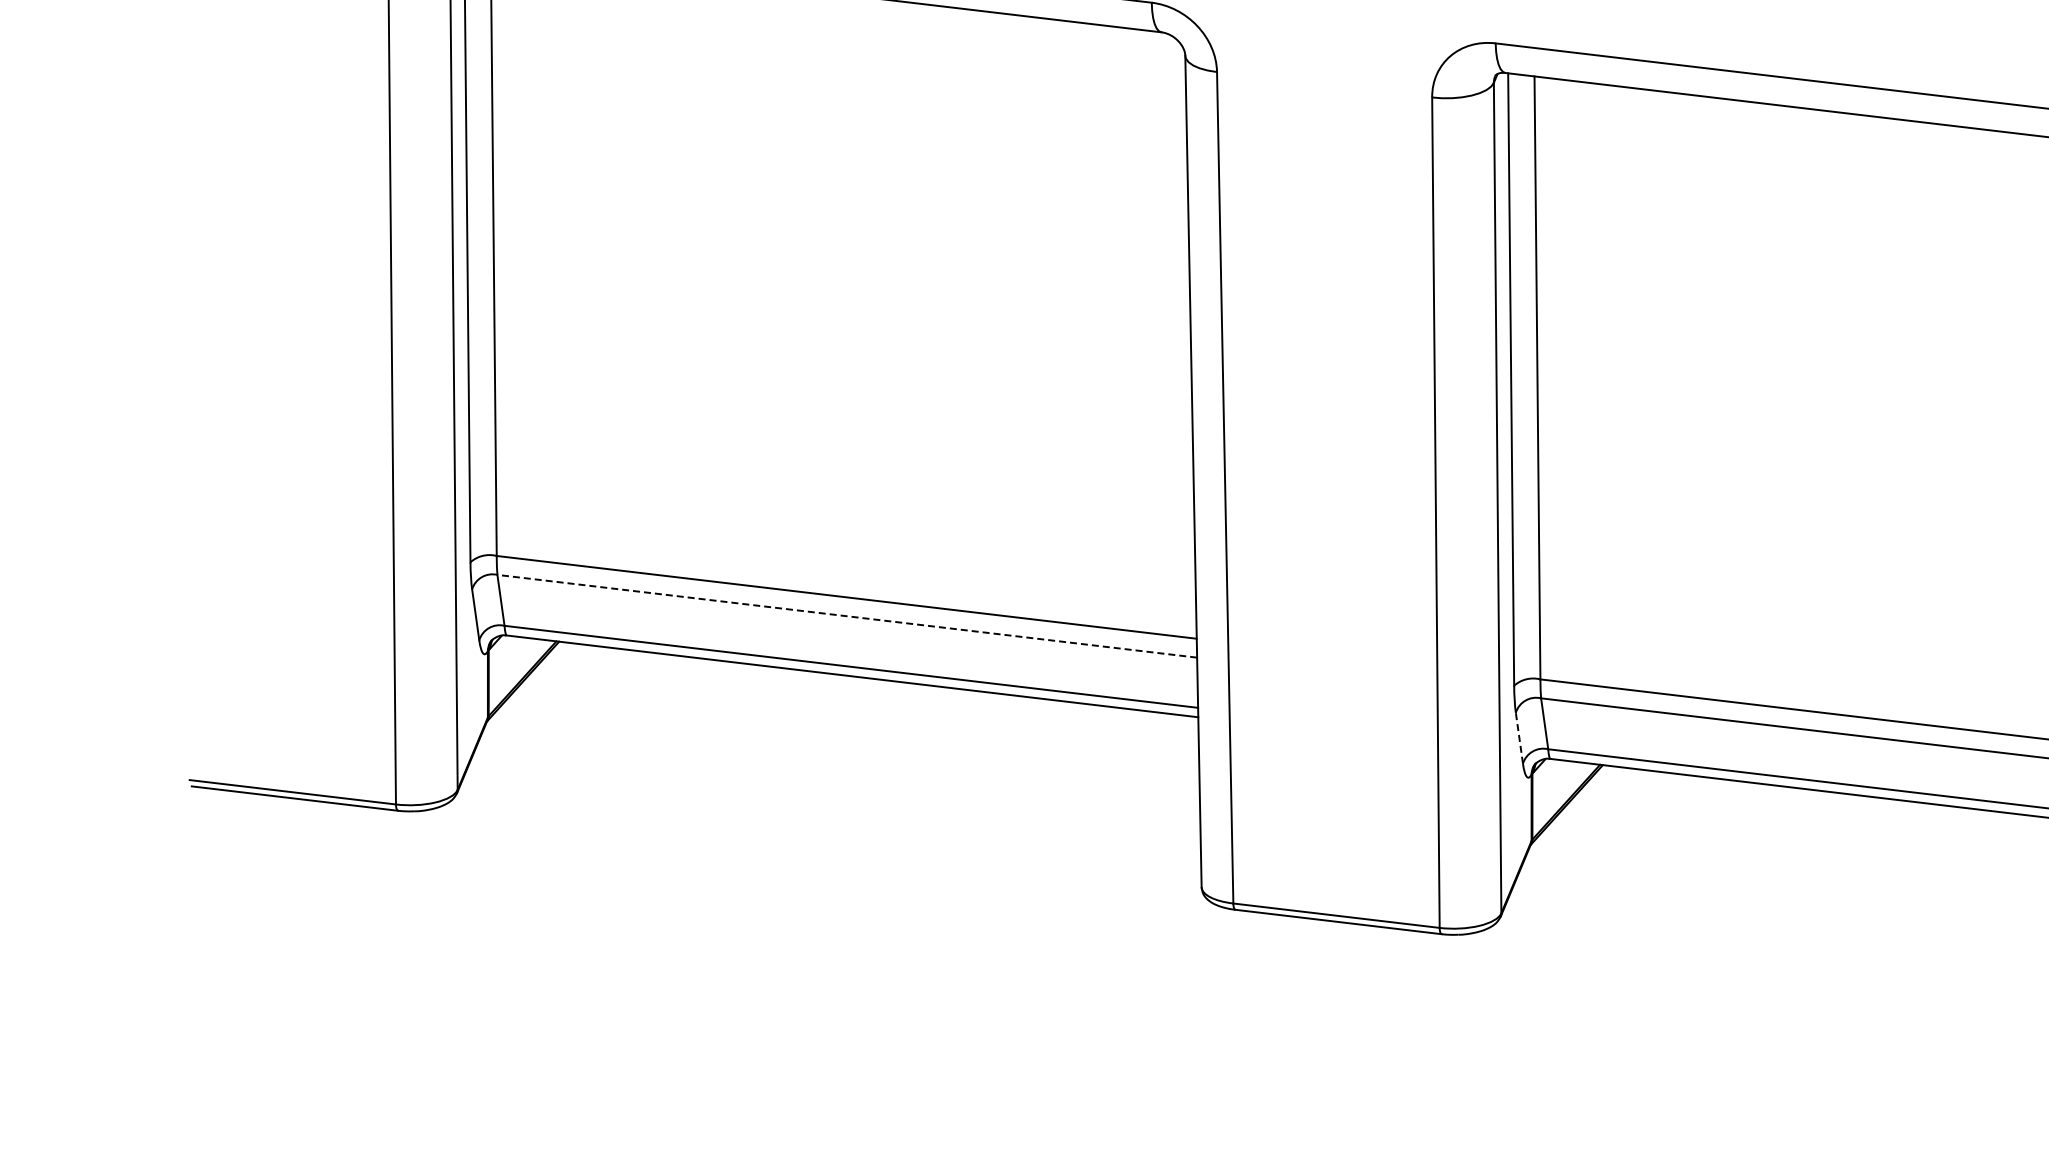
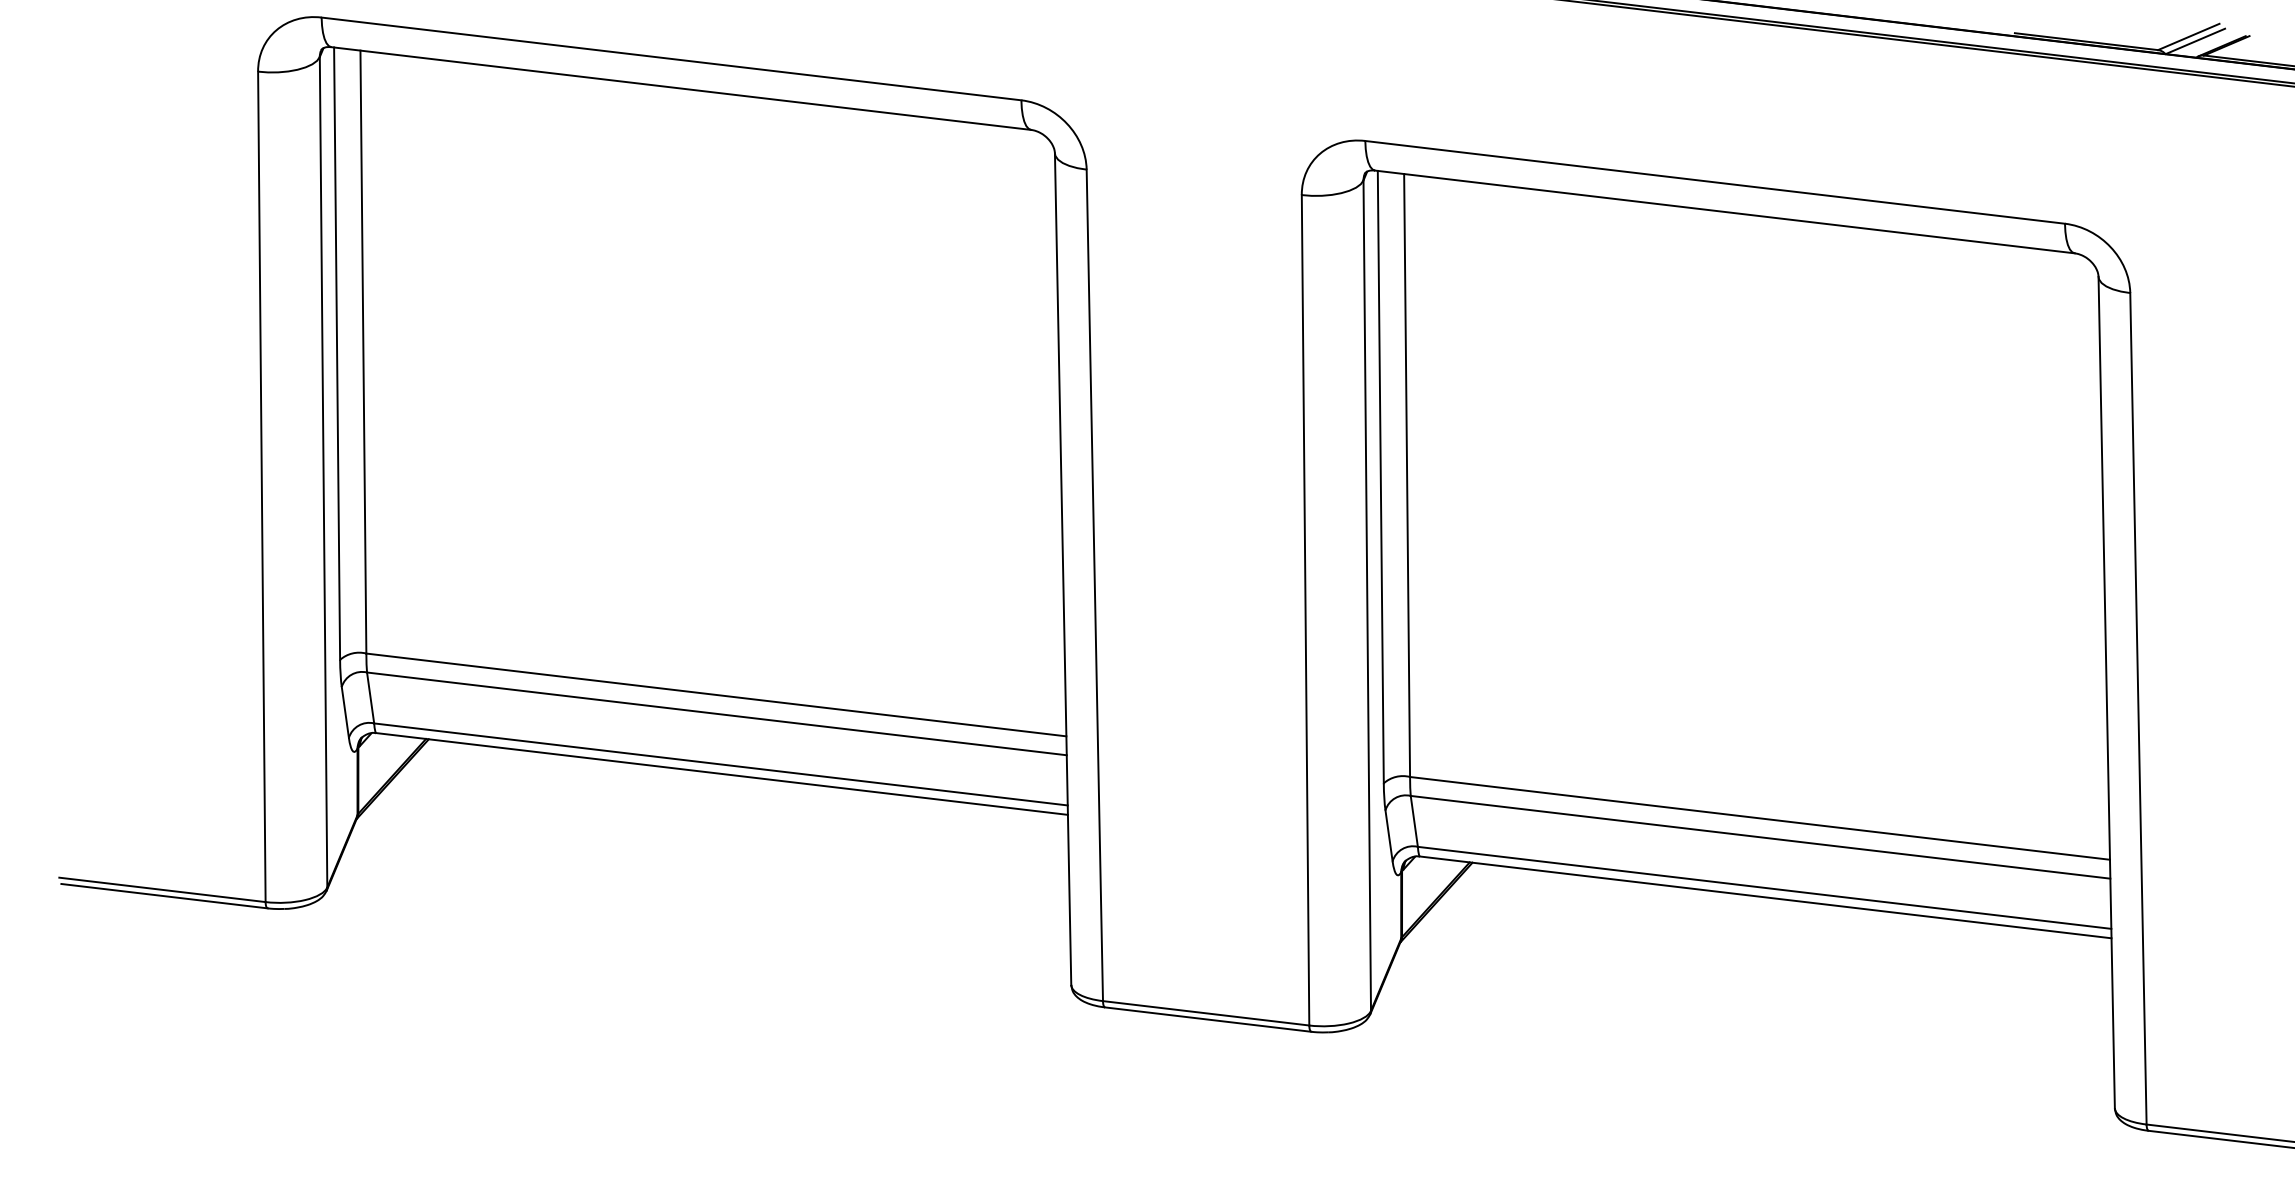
line: (846, 615) -> (716, 713), dashed -> solid
line: (1519, 737) -> (1389, 835), dashed -> solid

